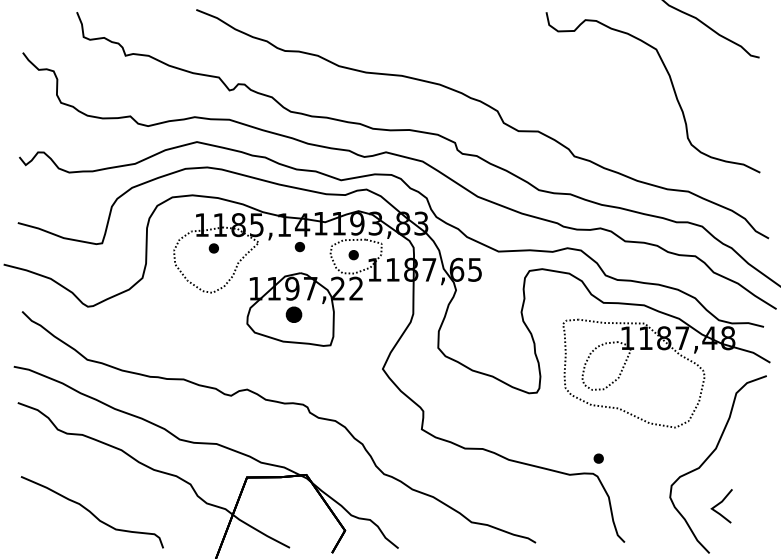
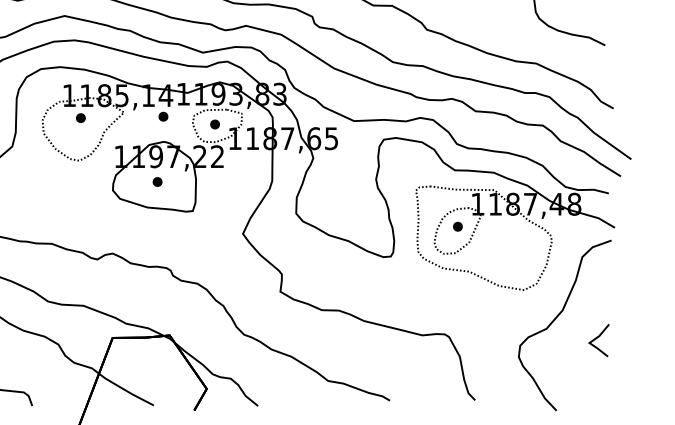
part: (293, 315) -> (157, 182), size x0.62
part: (598, 458) -> (457, 226), moved
line: (719, 504) -> (596, 338), moved

